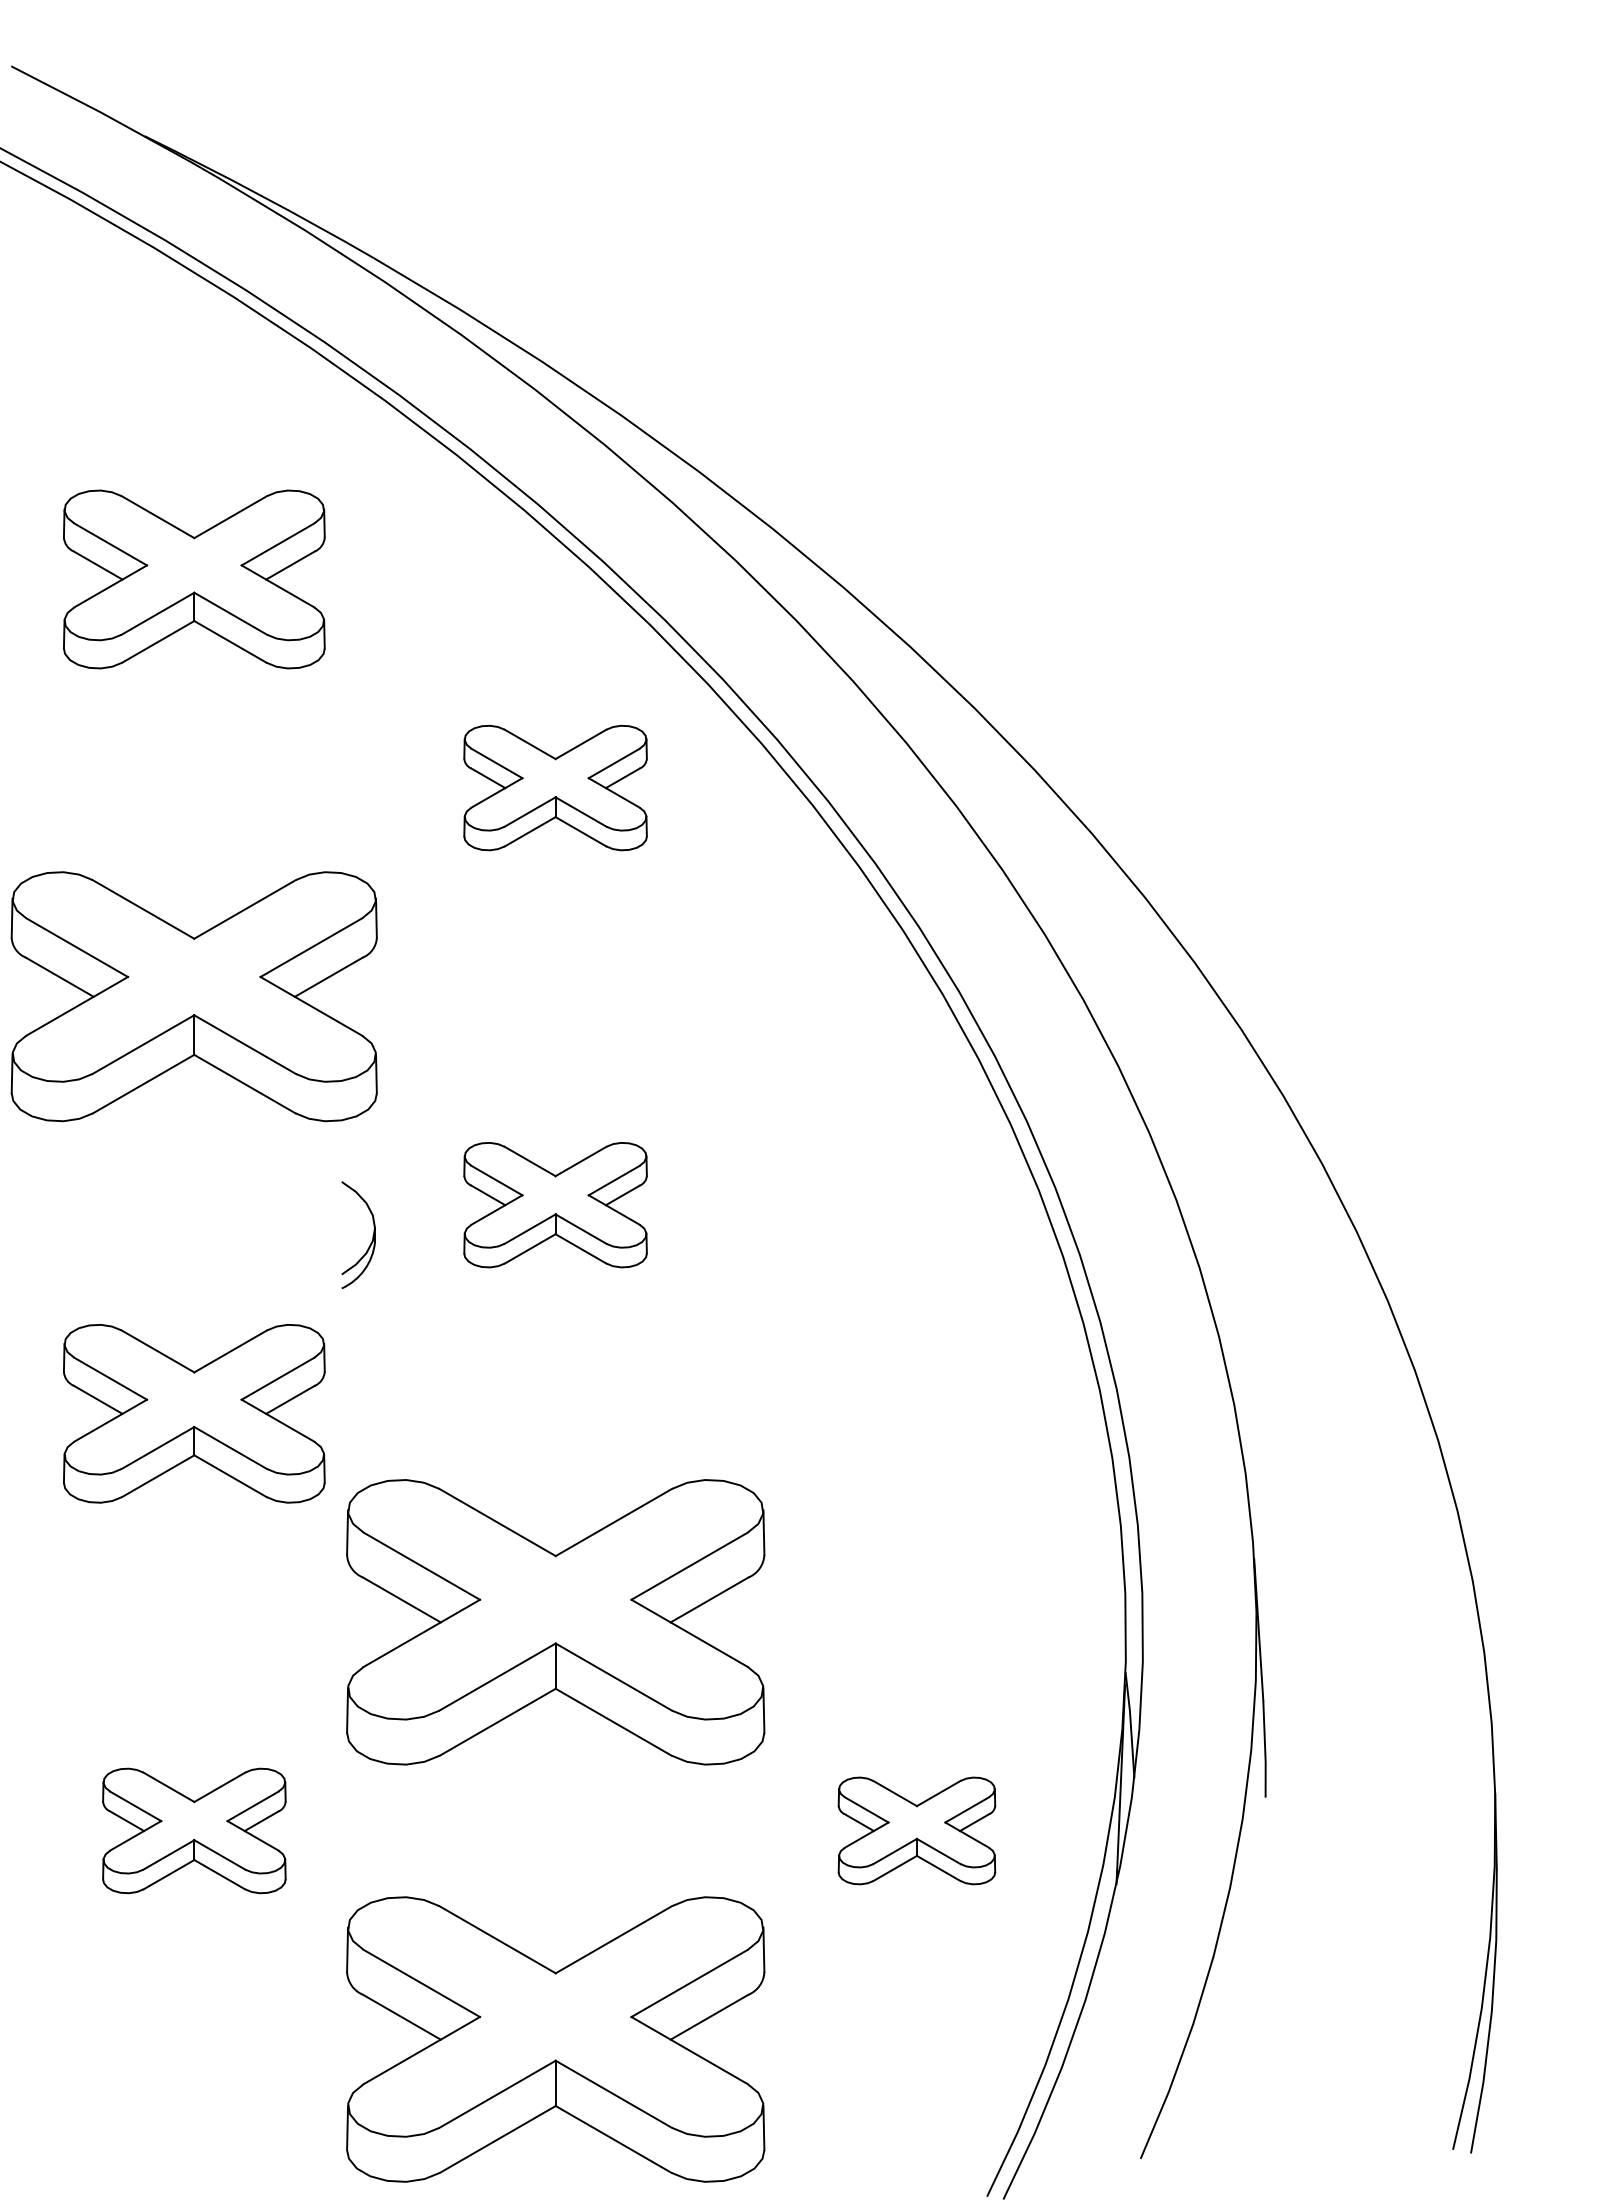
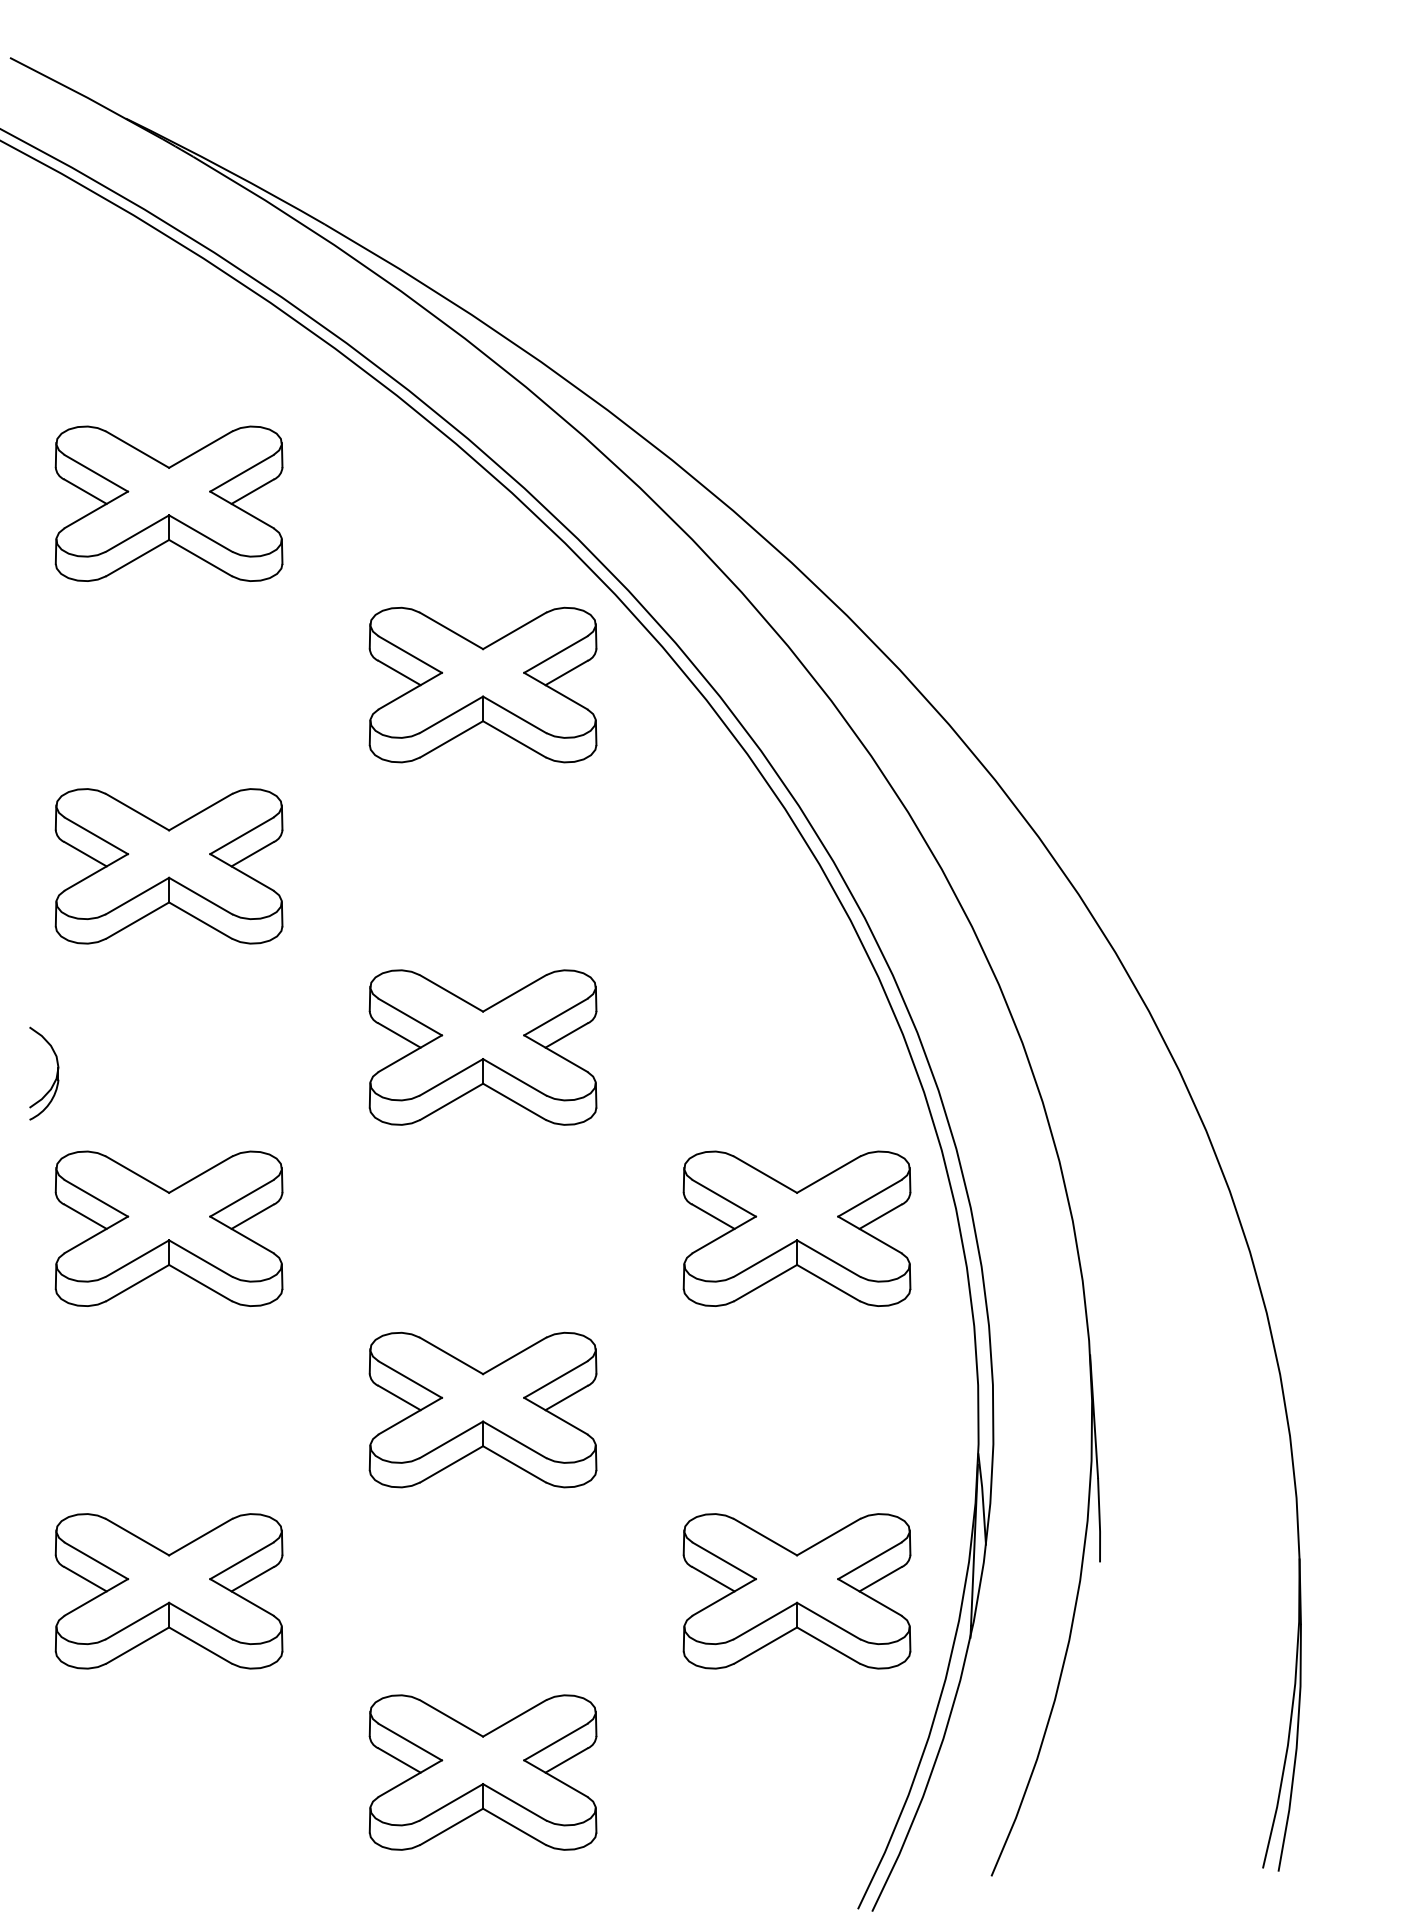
part: (555, 787) -> (482, 684), size x1.43
part: (194, 996) -> (169, 866), size x0.71
part: (555, 1204) -> (482, 1046), size x1.43
part: (372, 1235) -> (56, 1073), moved
part: (916, 1413) -> (796, 1228), added
part: (555, 1622) -> (482, 1410), size x0.62
part: (194, 1830) -> (169, 1590), size x1.43
part: (916, 1830) -> (796, 1590), size x1.67
part: (555, 2039) -> (482, 1772), size x0.62

